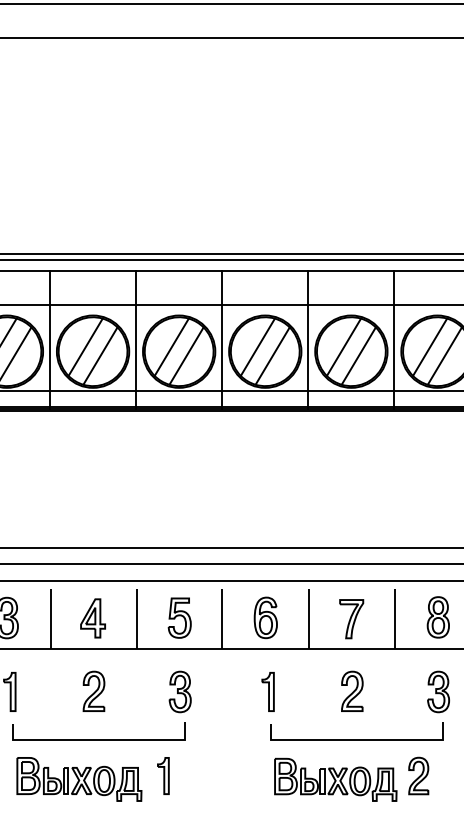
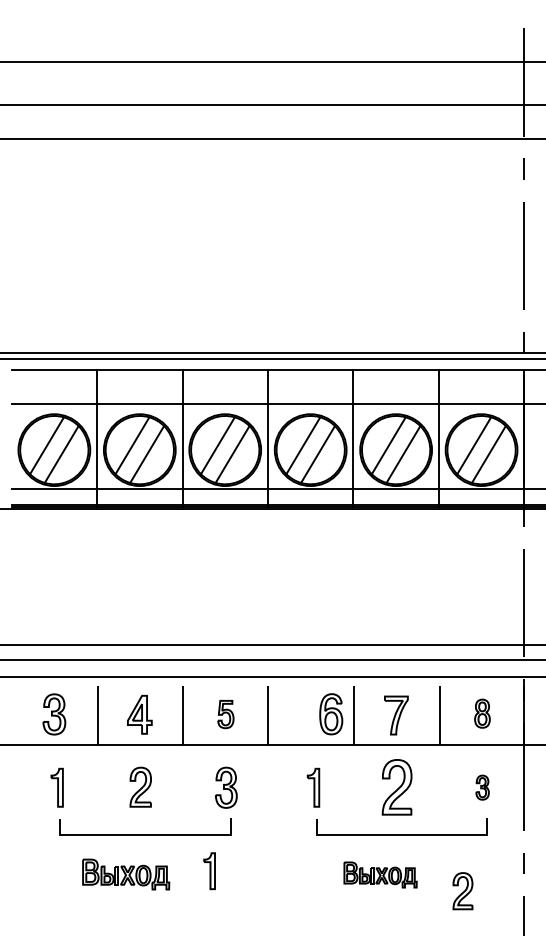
part: (438, 617) -> (482, 713), size x0.7
part: (179, 618) -> (225, 714), size x0.7
part: (266, 618) -> (331, 714), moved
part: (351, 690) -> (396, 786), size x1.4
part: (438, 691) -> (482, 787), size x0.6
part: (418, 776) -> (462, 891), moved
part: (78, 779) -> (125, 874), size x0.7
part: (335, 779) -> (380, 874), size x0.6

